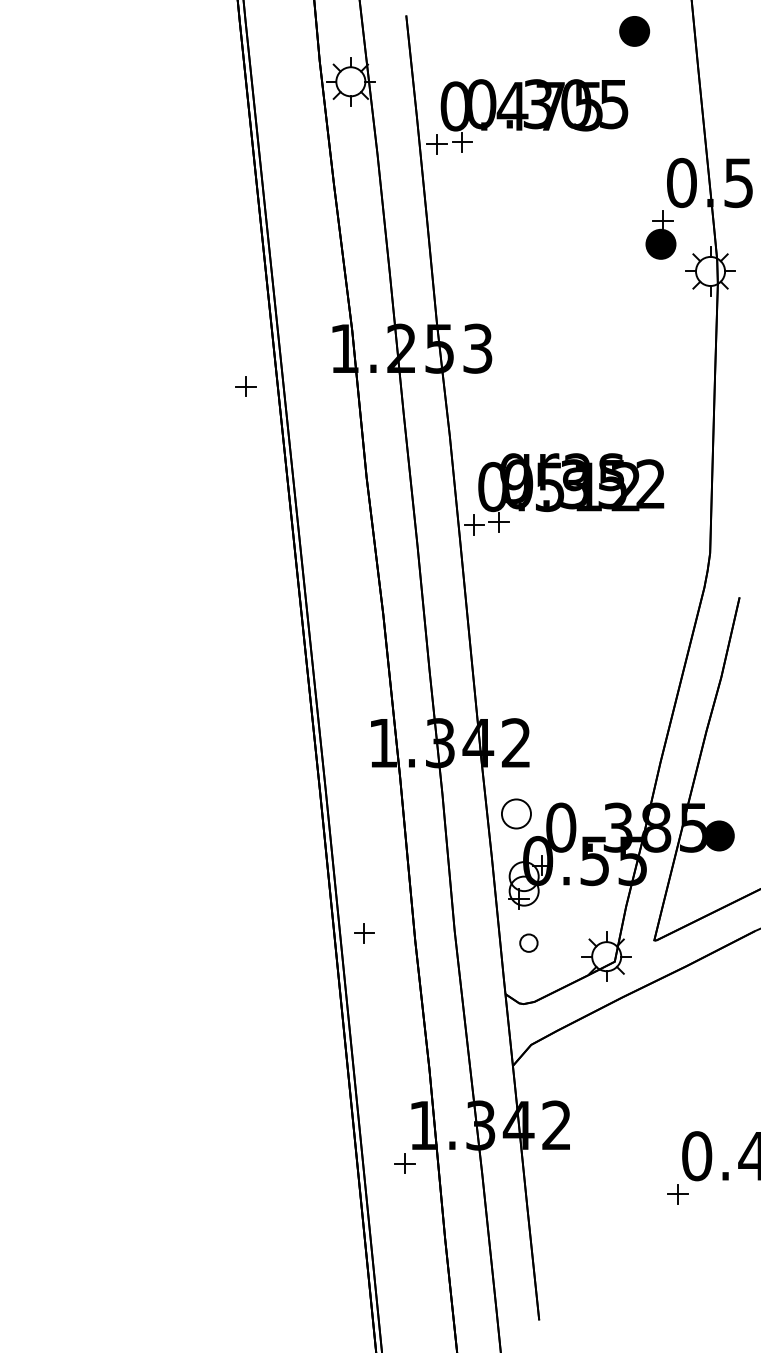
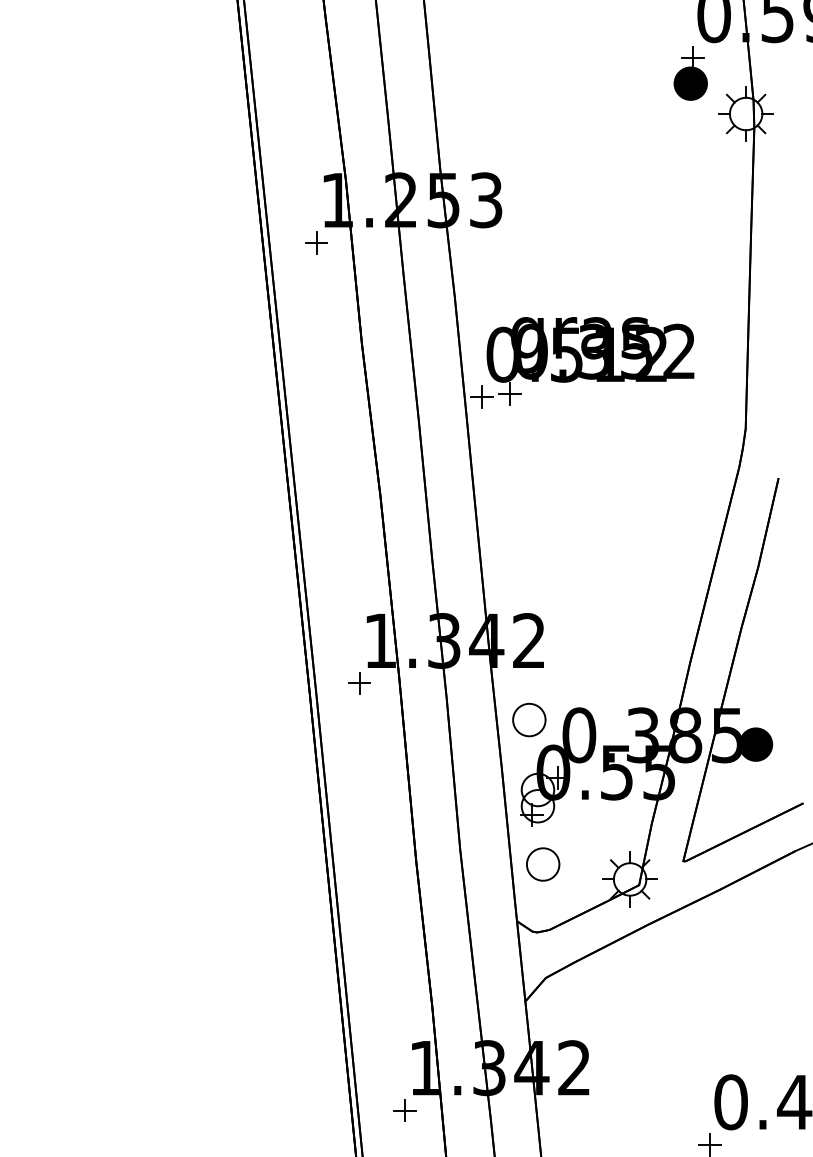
part: (245, 386) -> (316, 242), moved
part: (364, 933) -> (359, 683), moved
part: (528, 942) -> (542, 863), size x1.67

